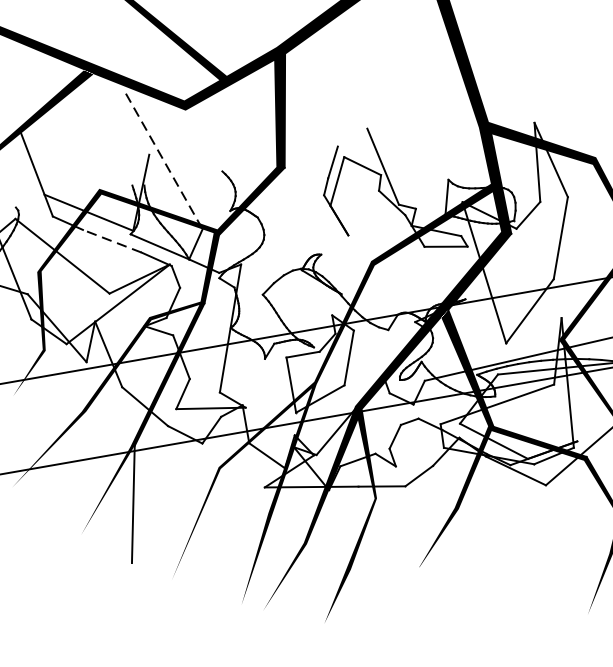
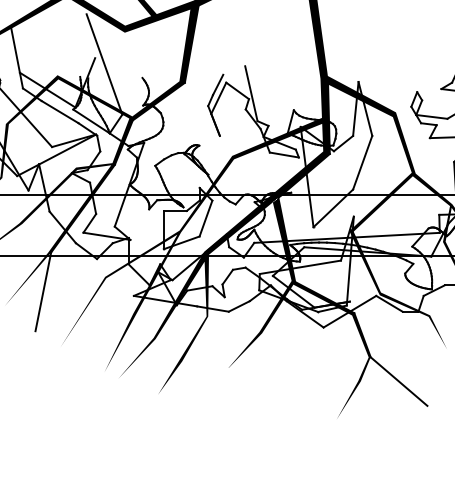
line: (164, 161) -> (104, 64), dashed -> solid
line: (111, 240) -> (59, 111), dashed -> solid

